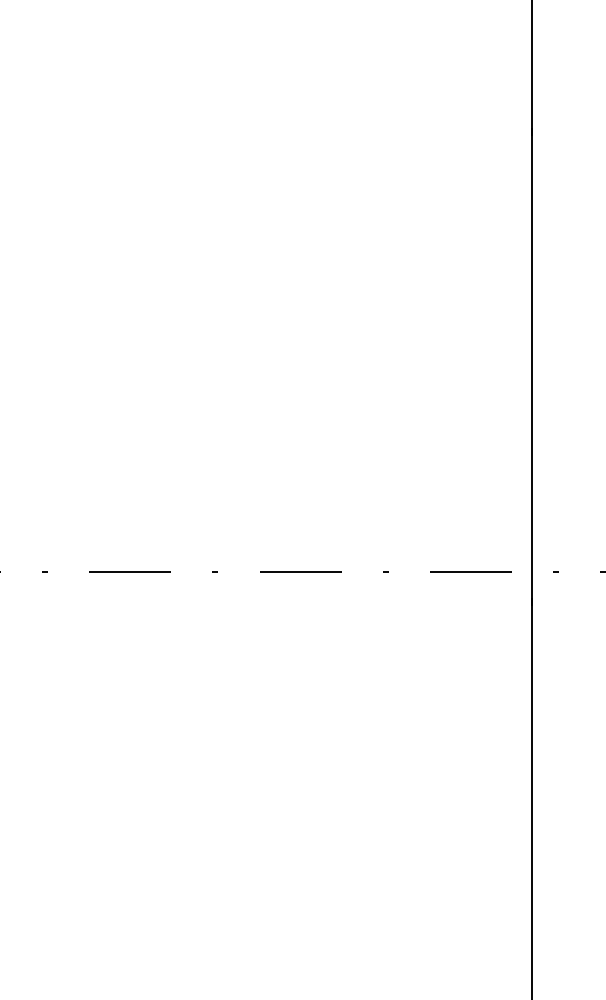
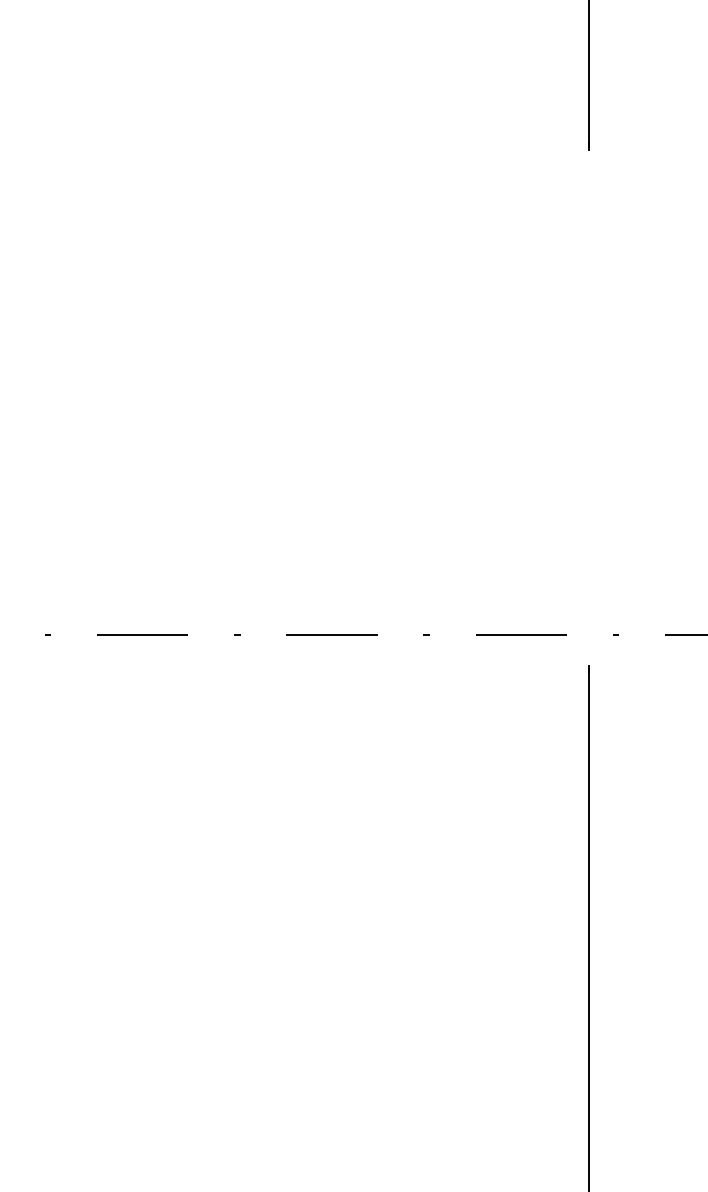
line: (532, 366) -> (589, 407), removed

